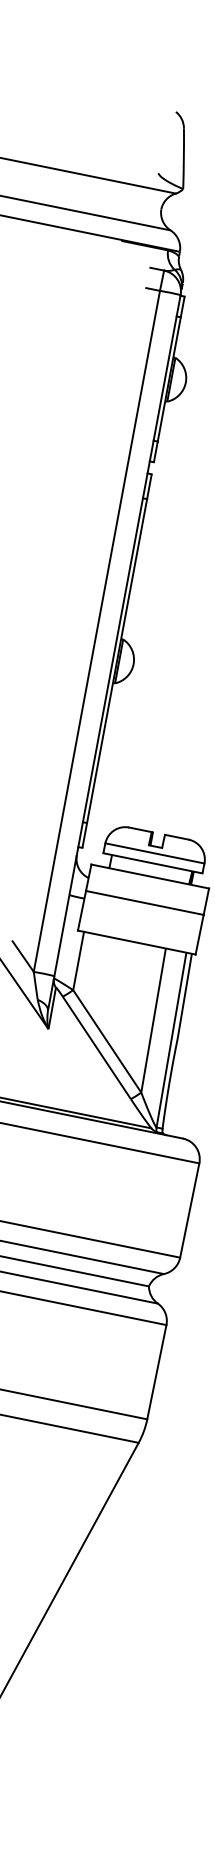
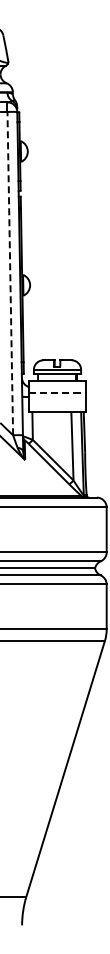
line: (97, 631) -> (10, 273), solid -> dashed
line: (146, 903) -> (58, 393), solid -> dashed

